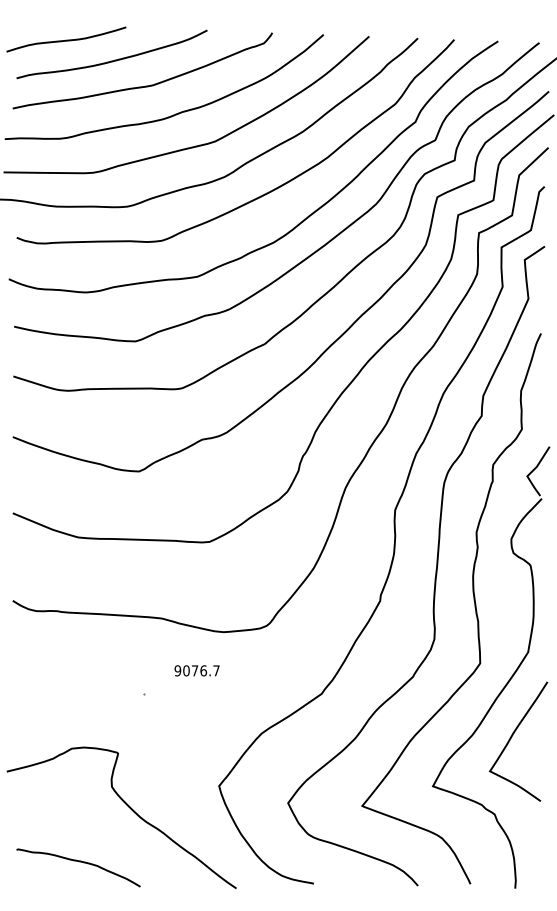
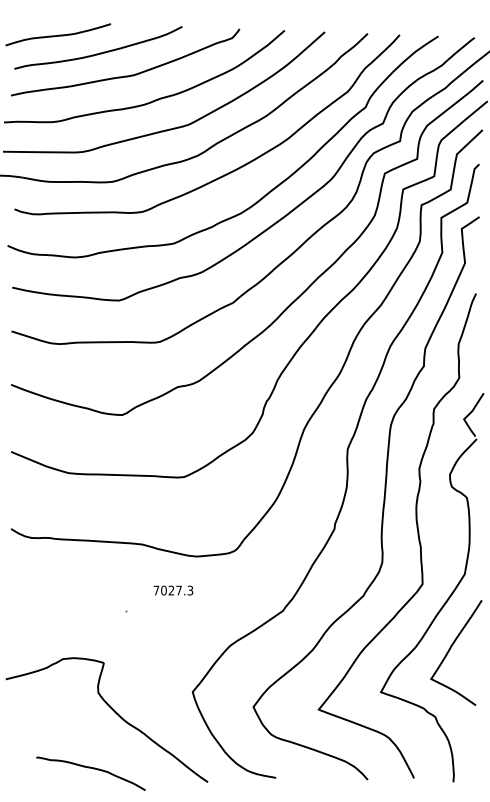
text: (196, 670) -> (172, 590), 9076.7 -> 7027.3
curve: (79, 862) -> (91, 769), moved

